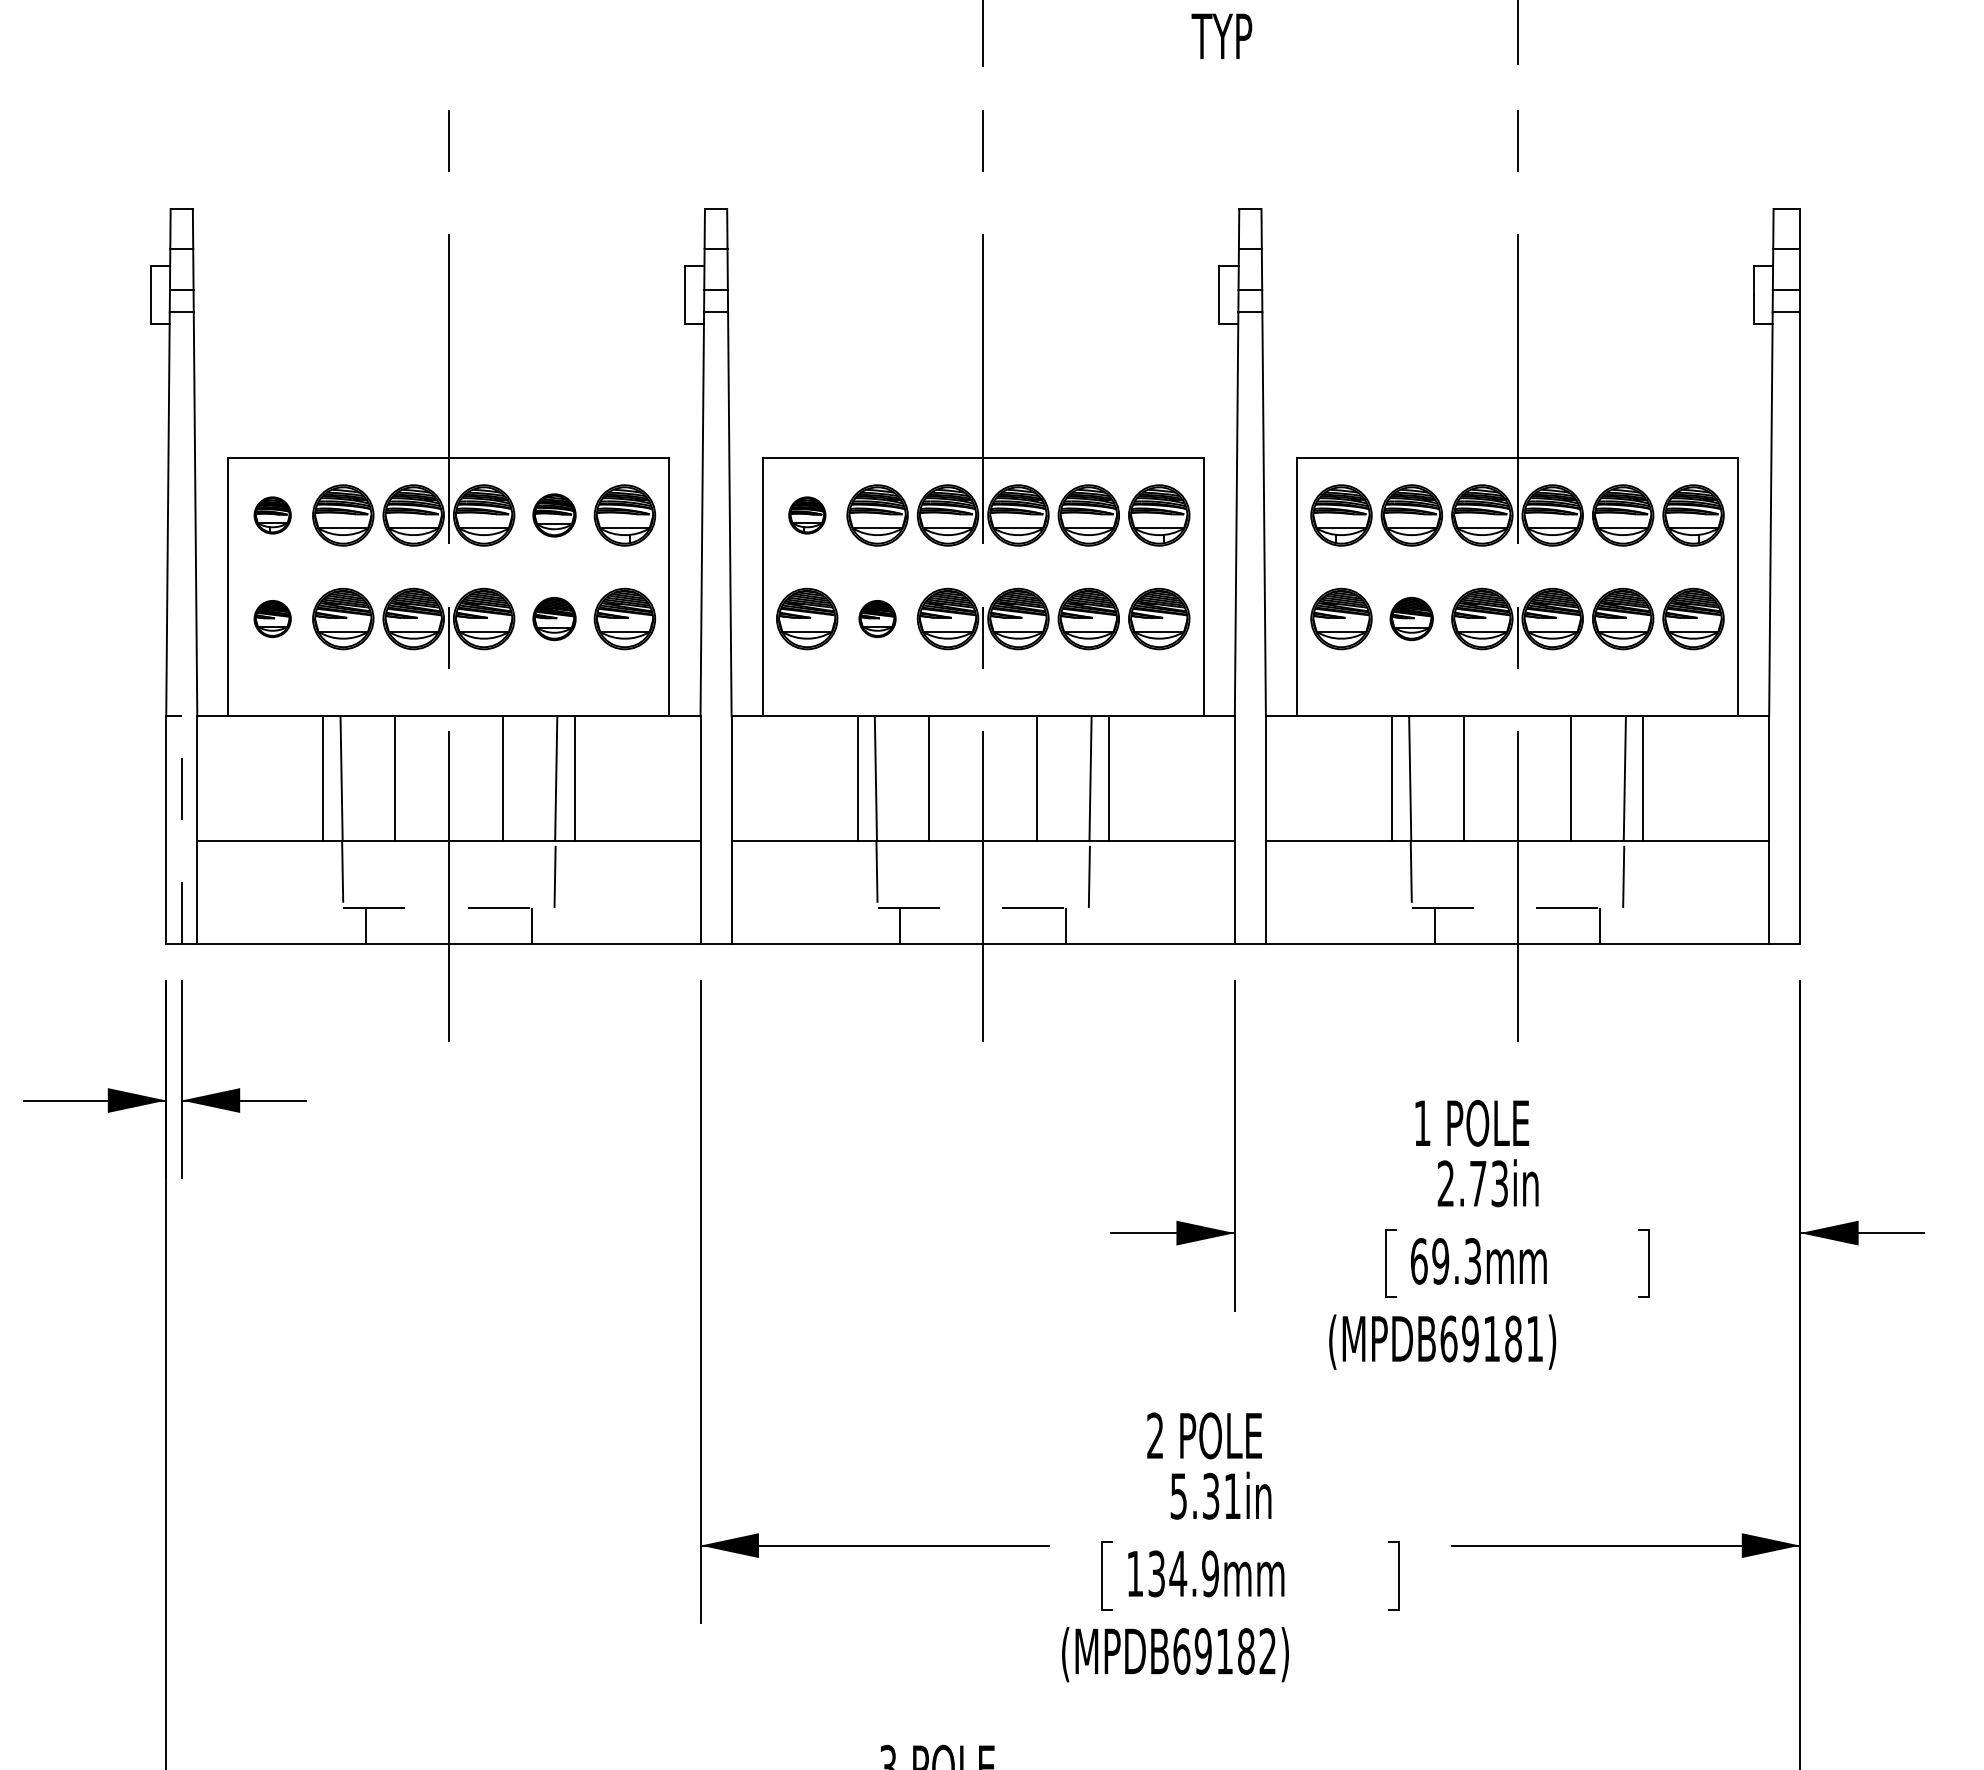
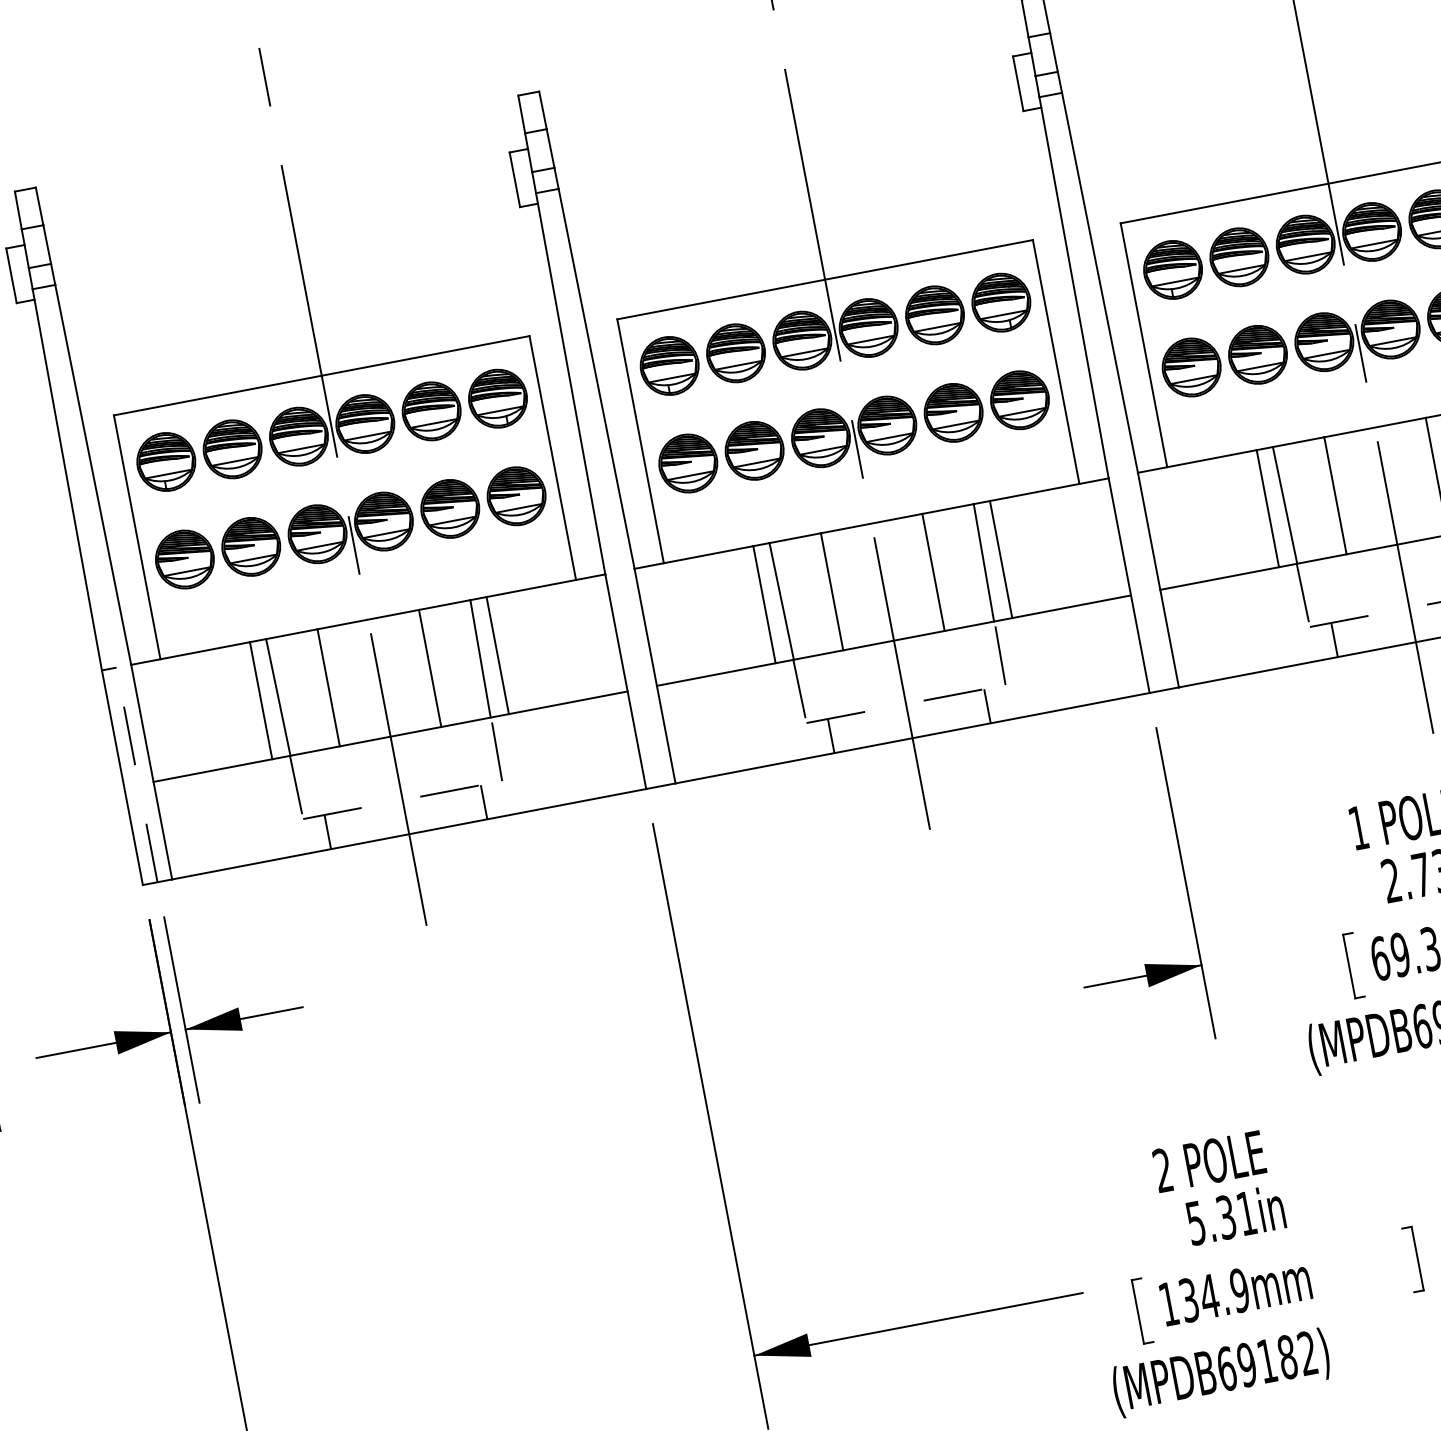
part: (272, 515) -> (165, 462), size x1.67
part: (554, 515) -> (431, 411), size x1.43
part: (807, 515) -> (669, 365), size x1.67
part: (272, 618) -> (184, 559), size x1.67
part: (554, 618) -> (450, 508), size x1.43
part: (877, 618) -> (754, 450), size x1.67
part: (1411, 618) -> (1257, 354), size x1.43

